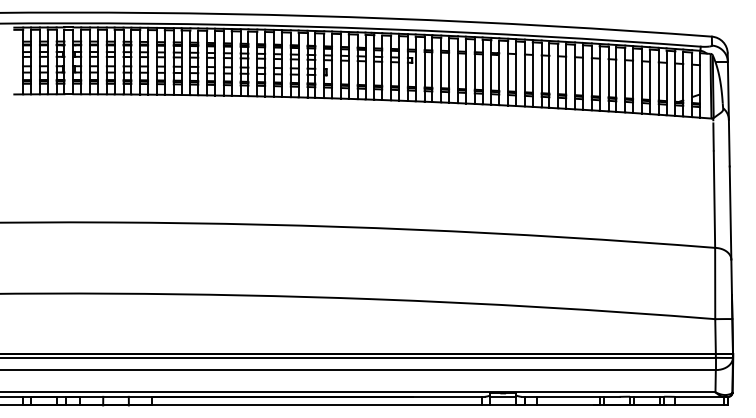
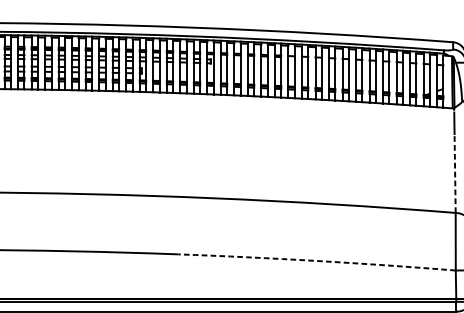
line: (714, 199) -> (455, 173), solid -> dashed
arc: (543, 307) -> (316, 261), solid -> dashed

